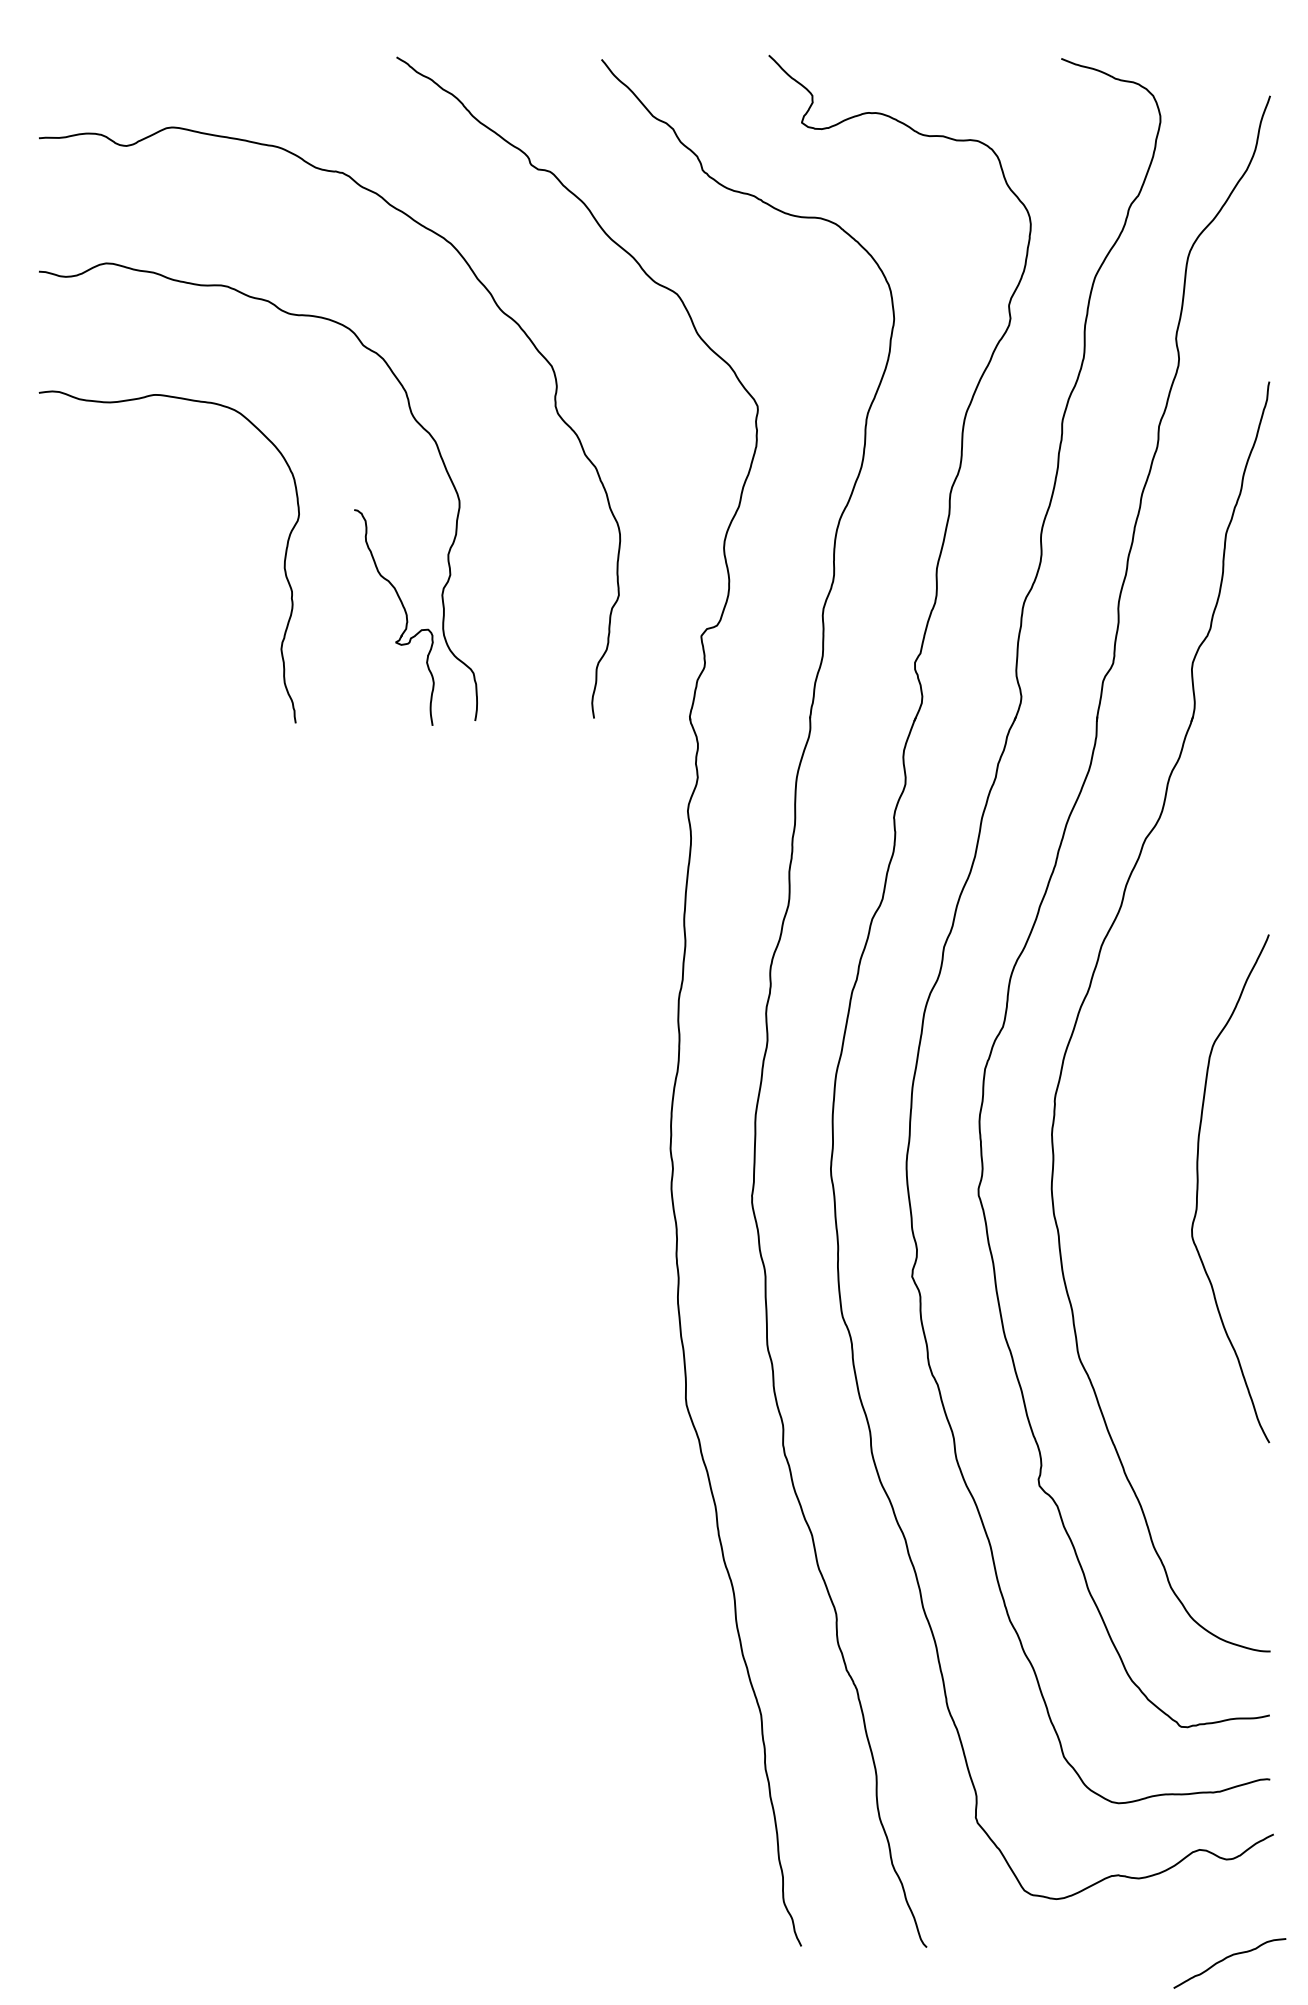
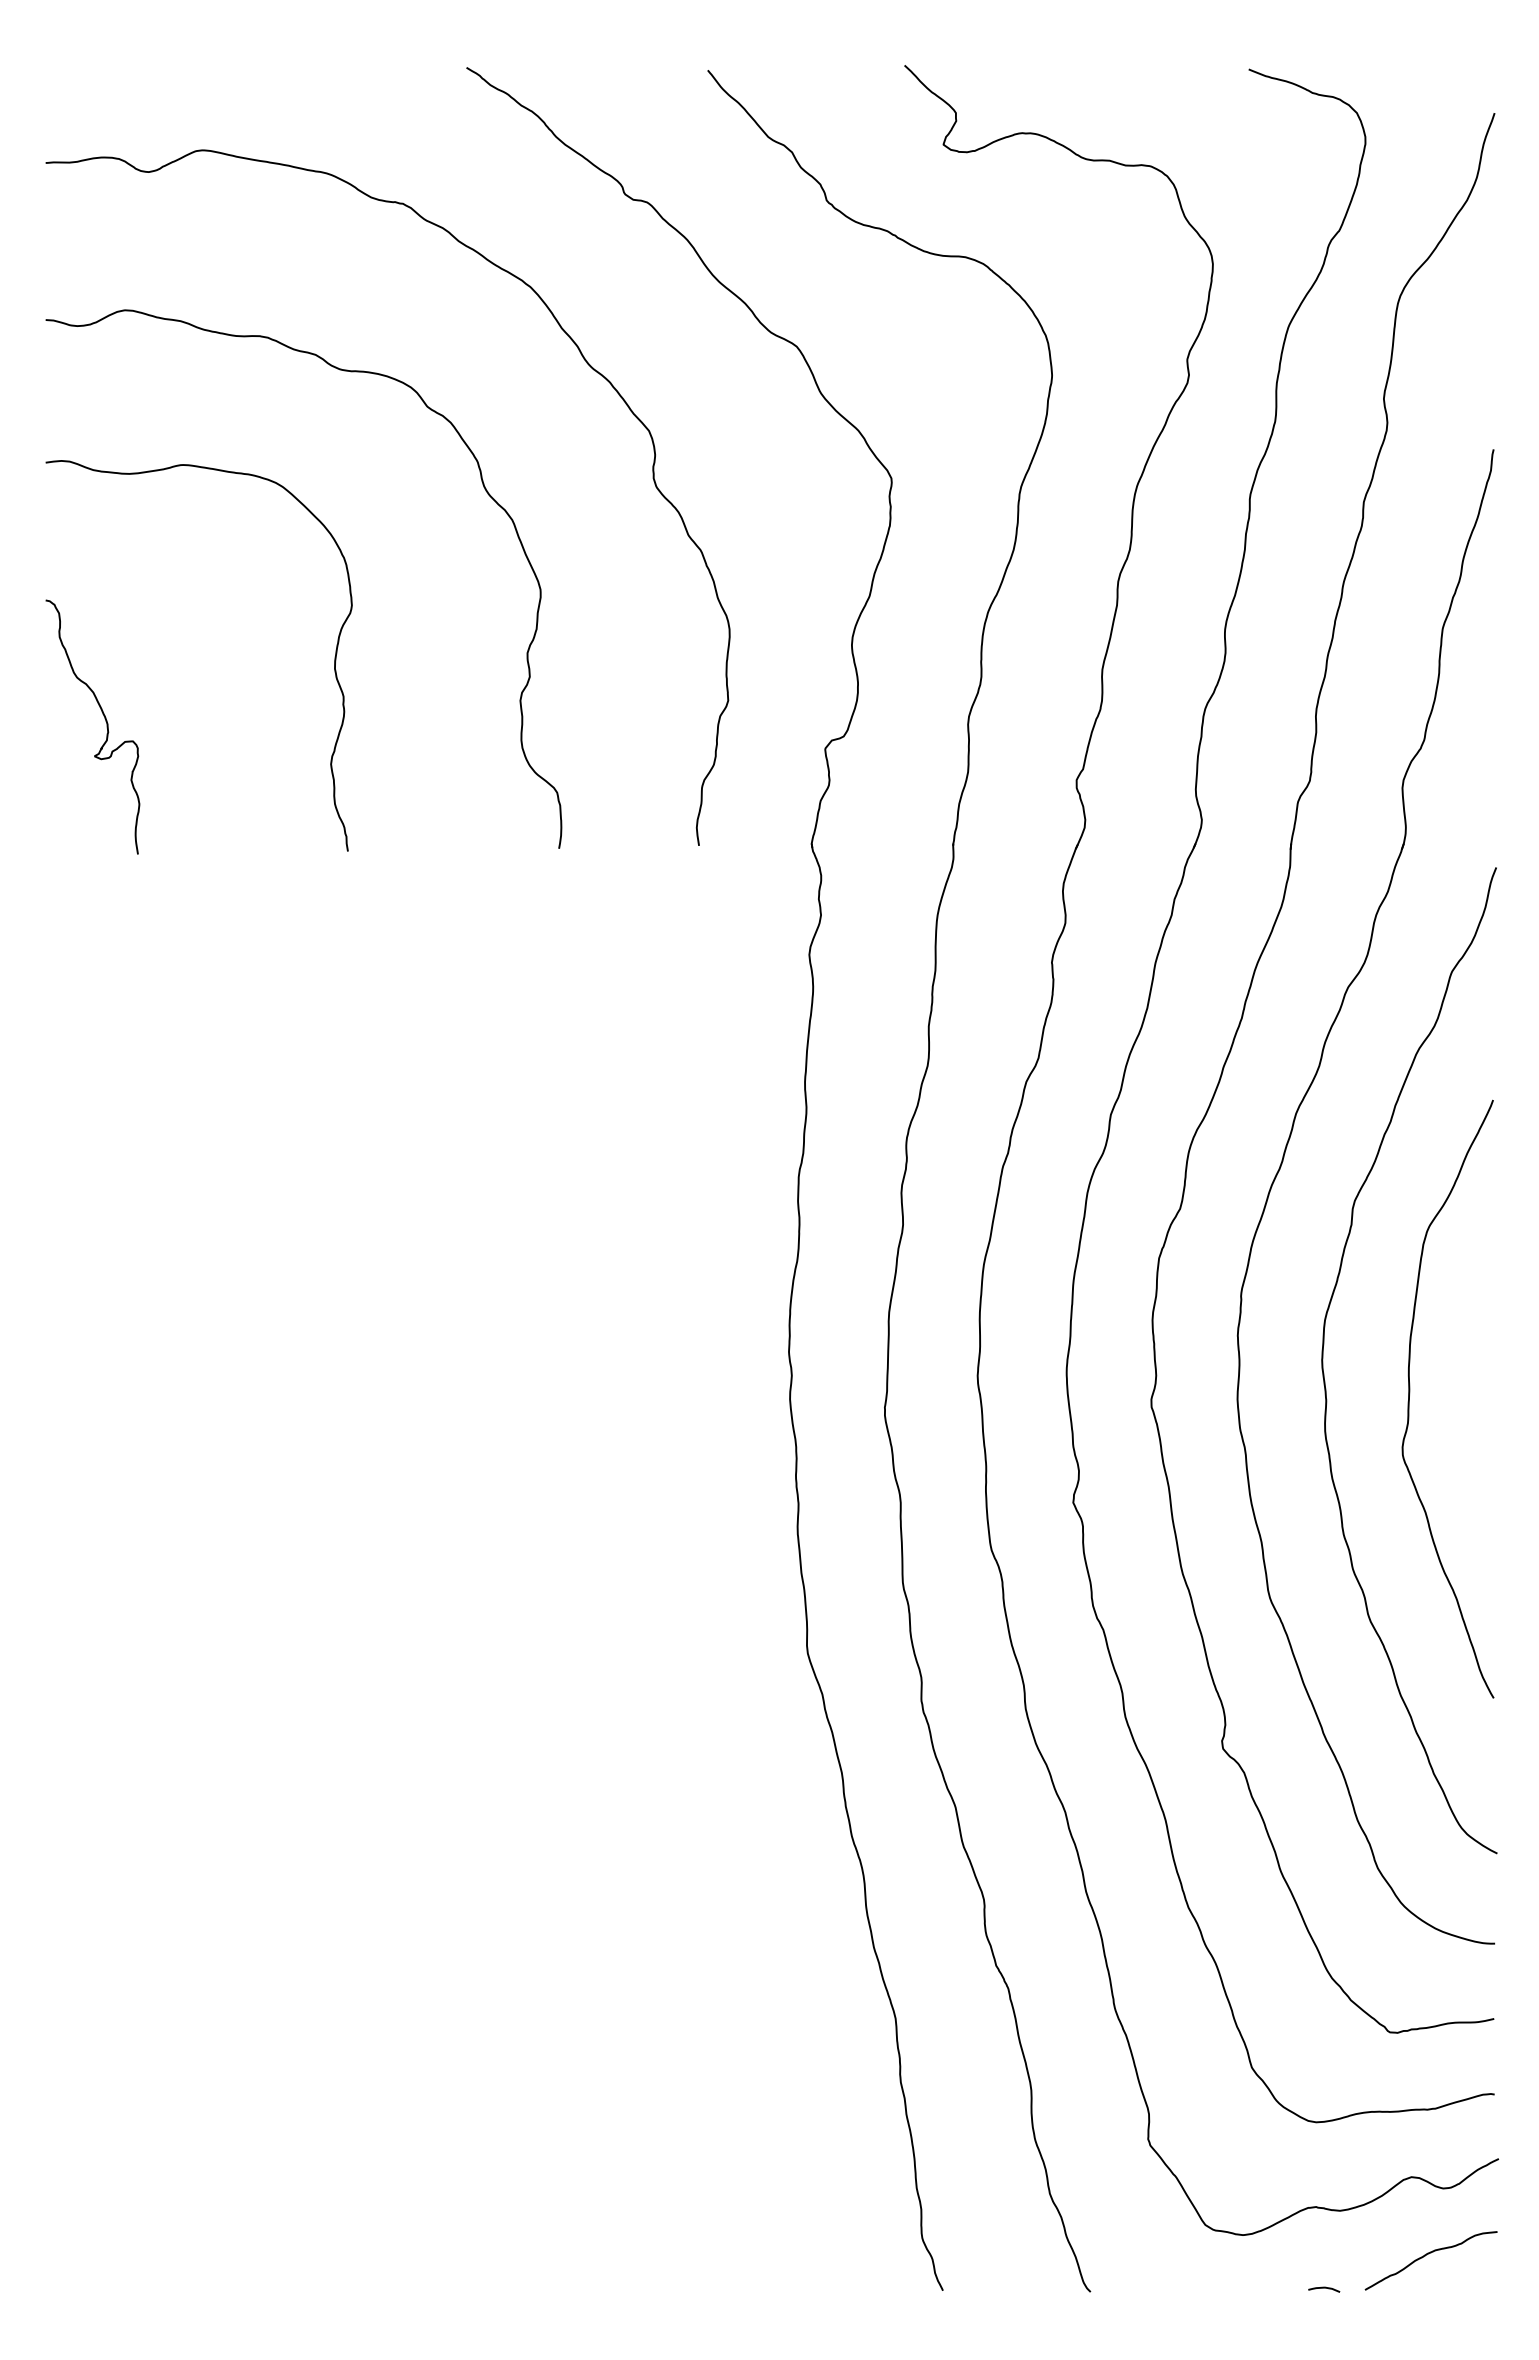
curve: (405, 612) -> (105, 721), moved
curve: (1125, 1166) -> (1324, 1373), added
curve: (1125, 1944) -> (1324, 2288), added
curve: (1227, 1958) -> (1428, 2254), moved

